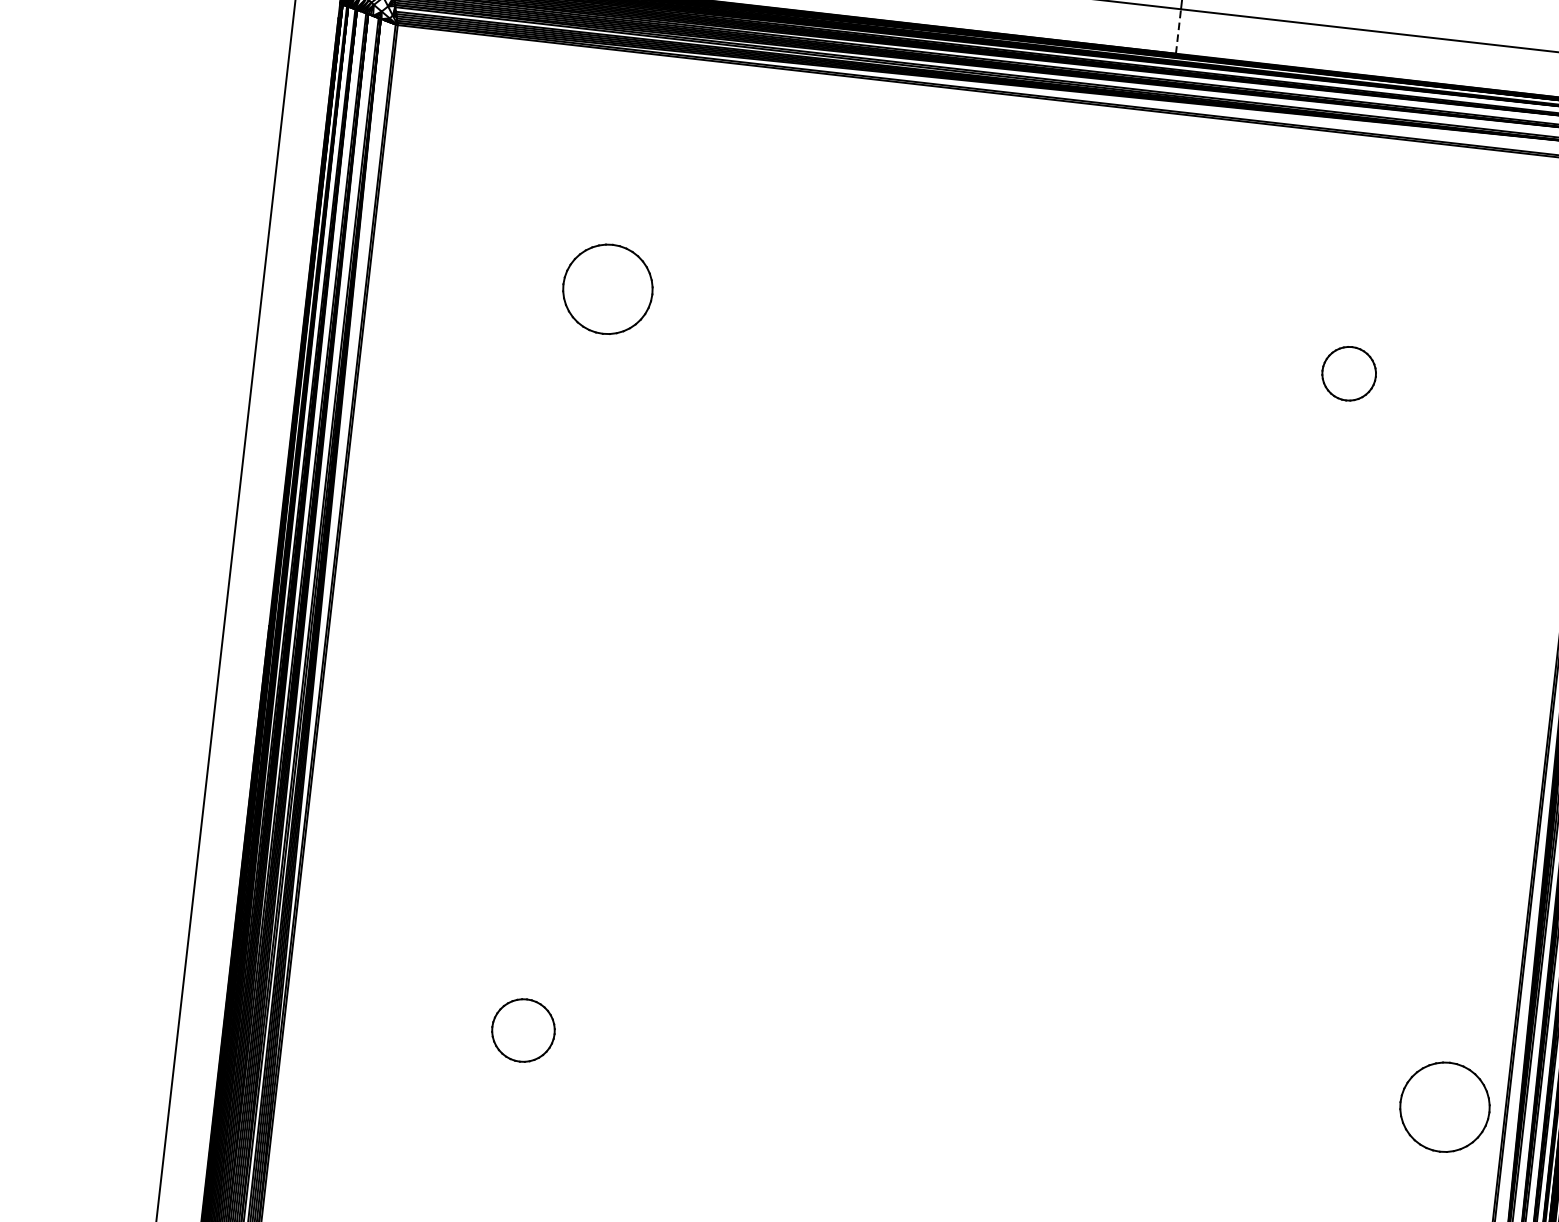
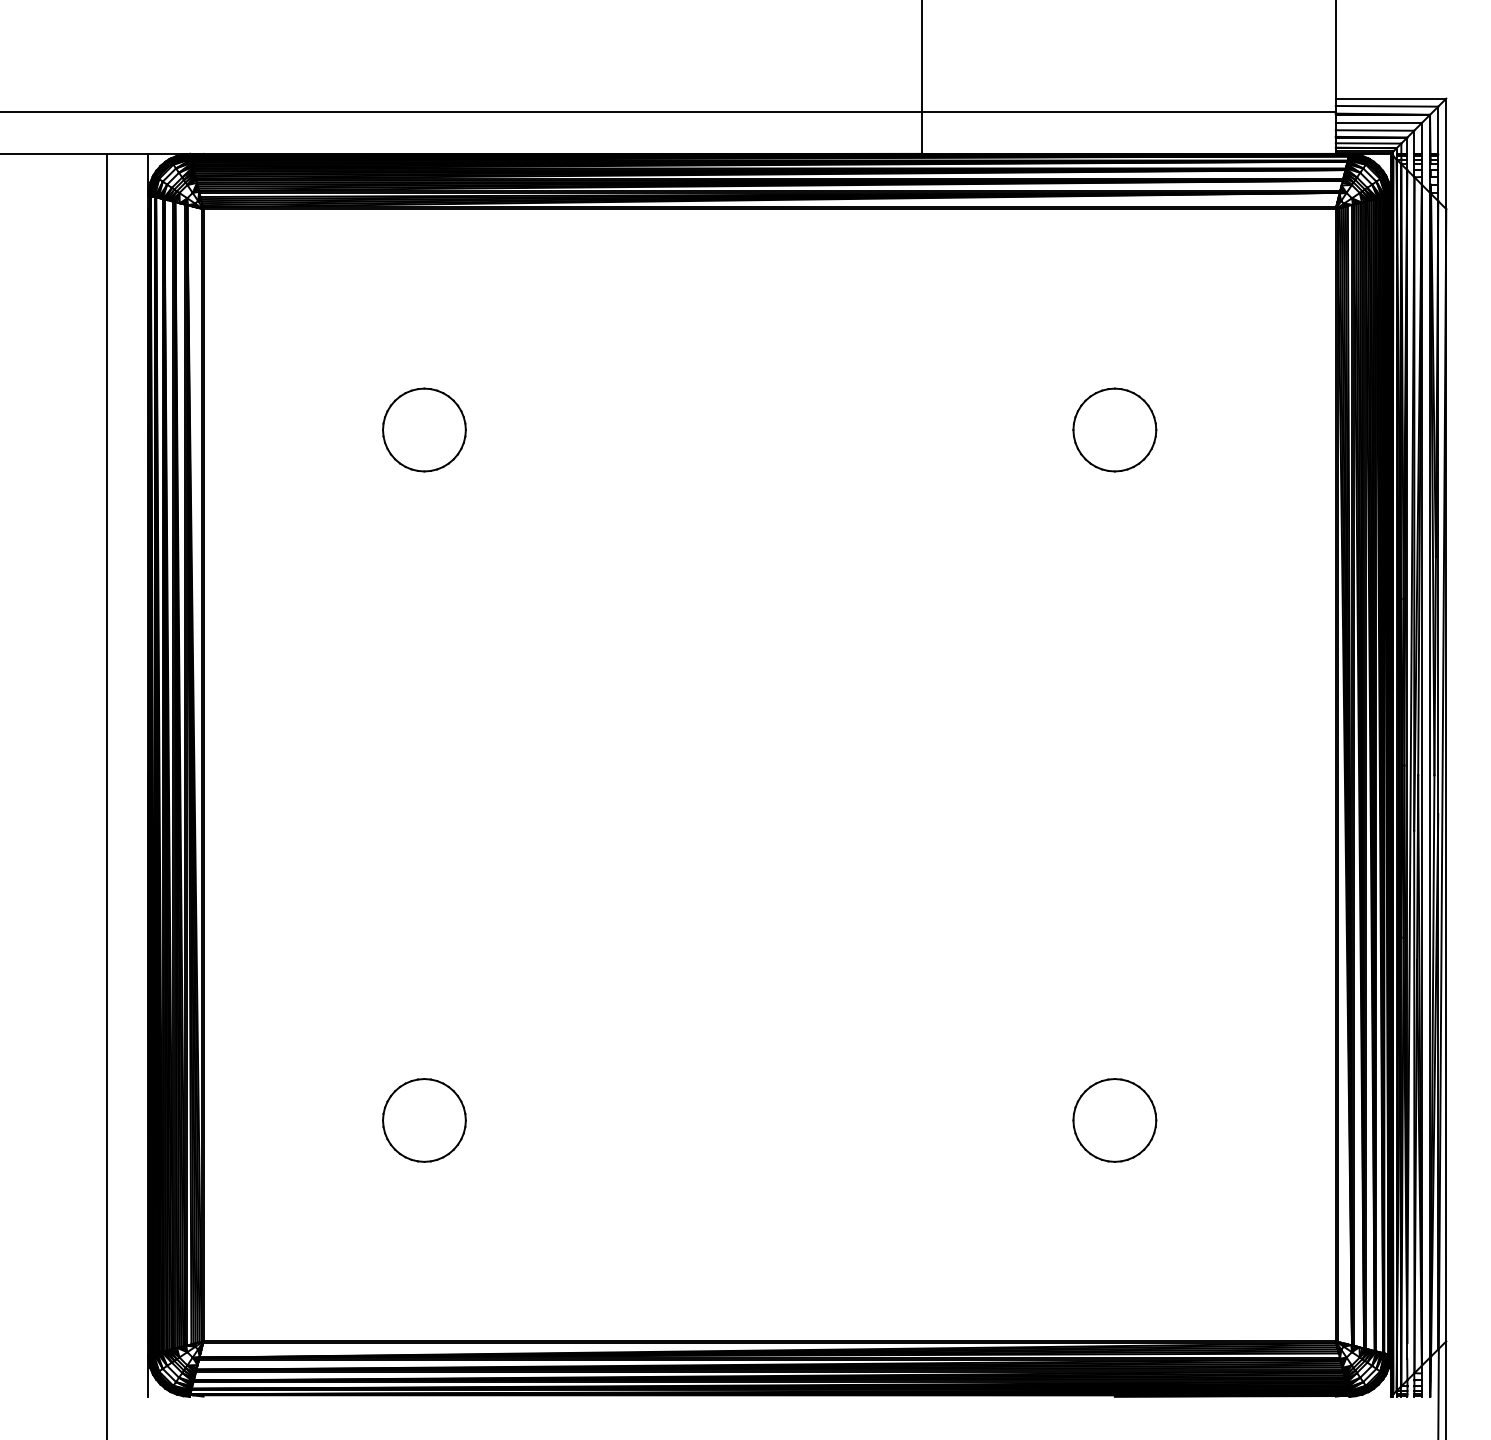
line: (1178, 31) -> (922, 133), dashed -> solid
part: (1348, 373) -> (1114, 429), size x1.67
part: (523, 1030) -> (424, 1120), size x1.43
part: (1444, 1107) -> (1114, 1120), moved

